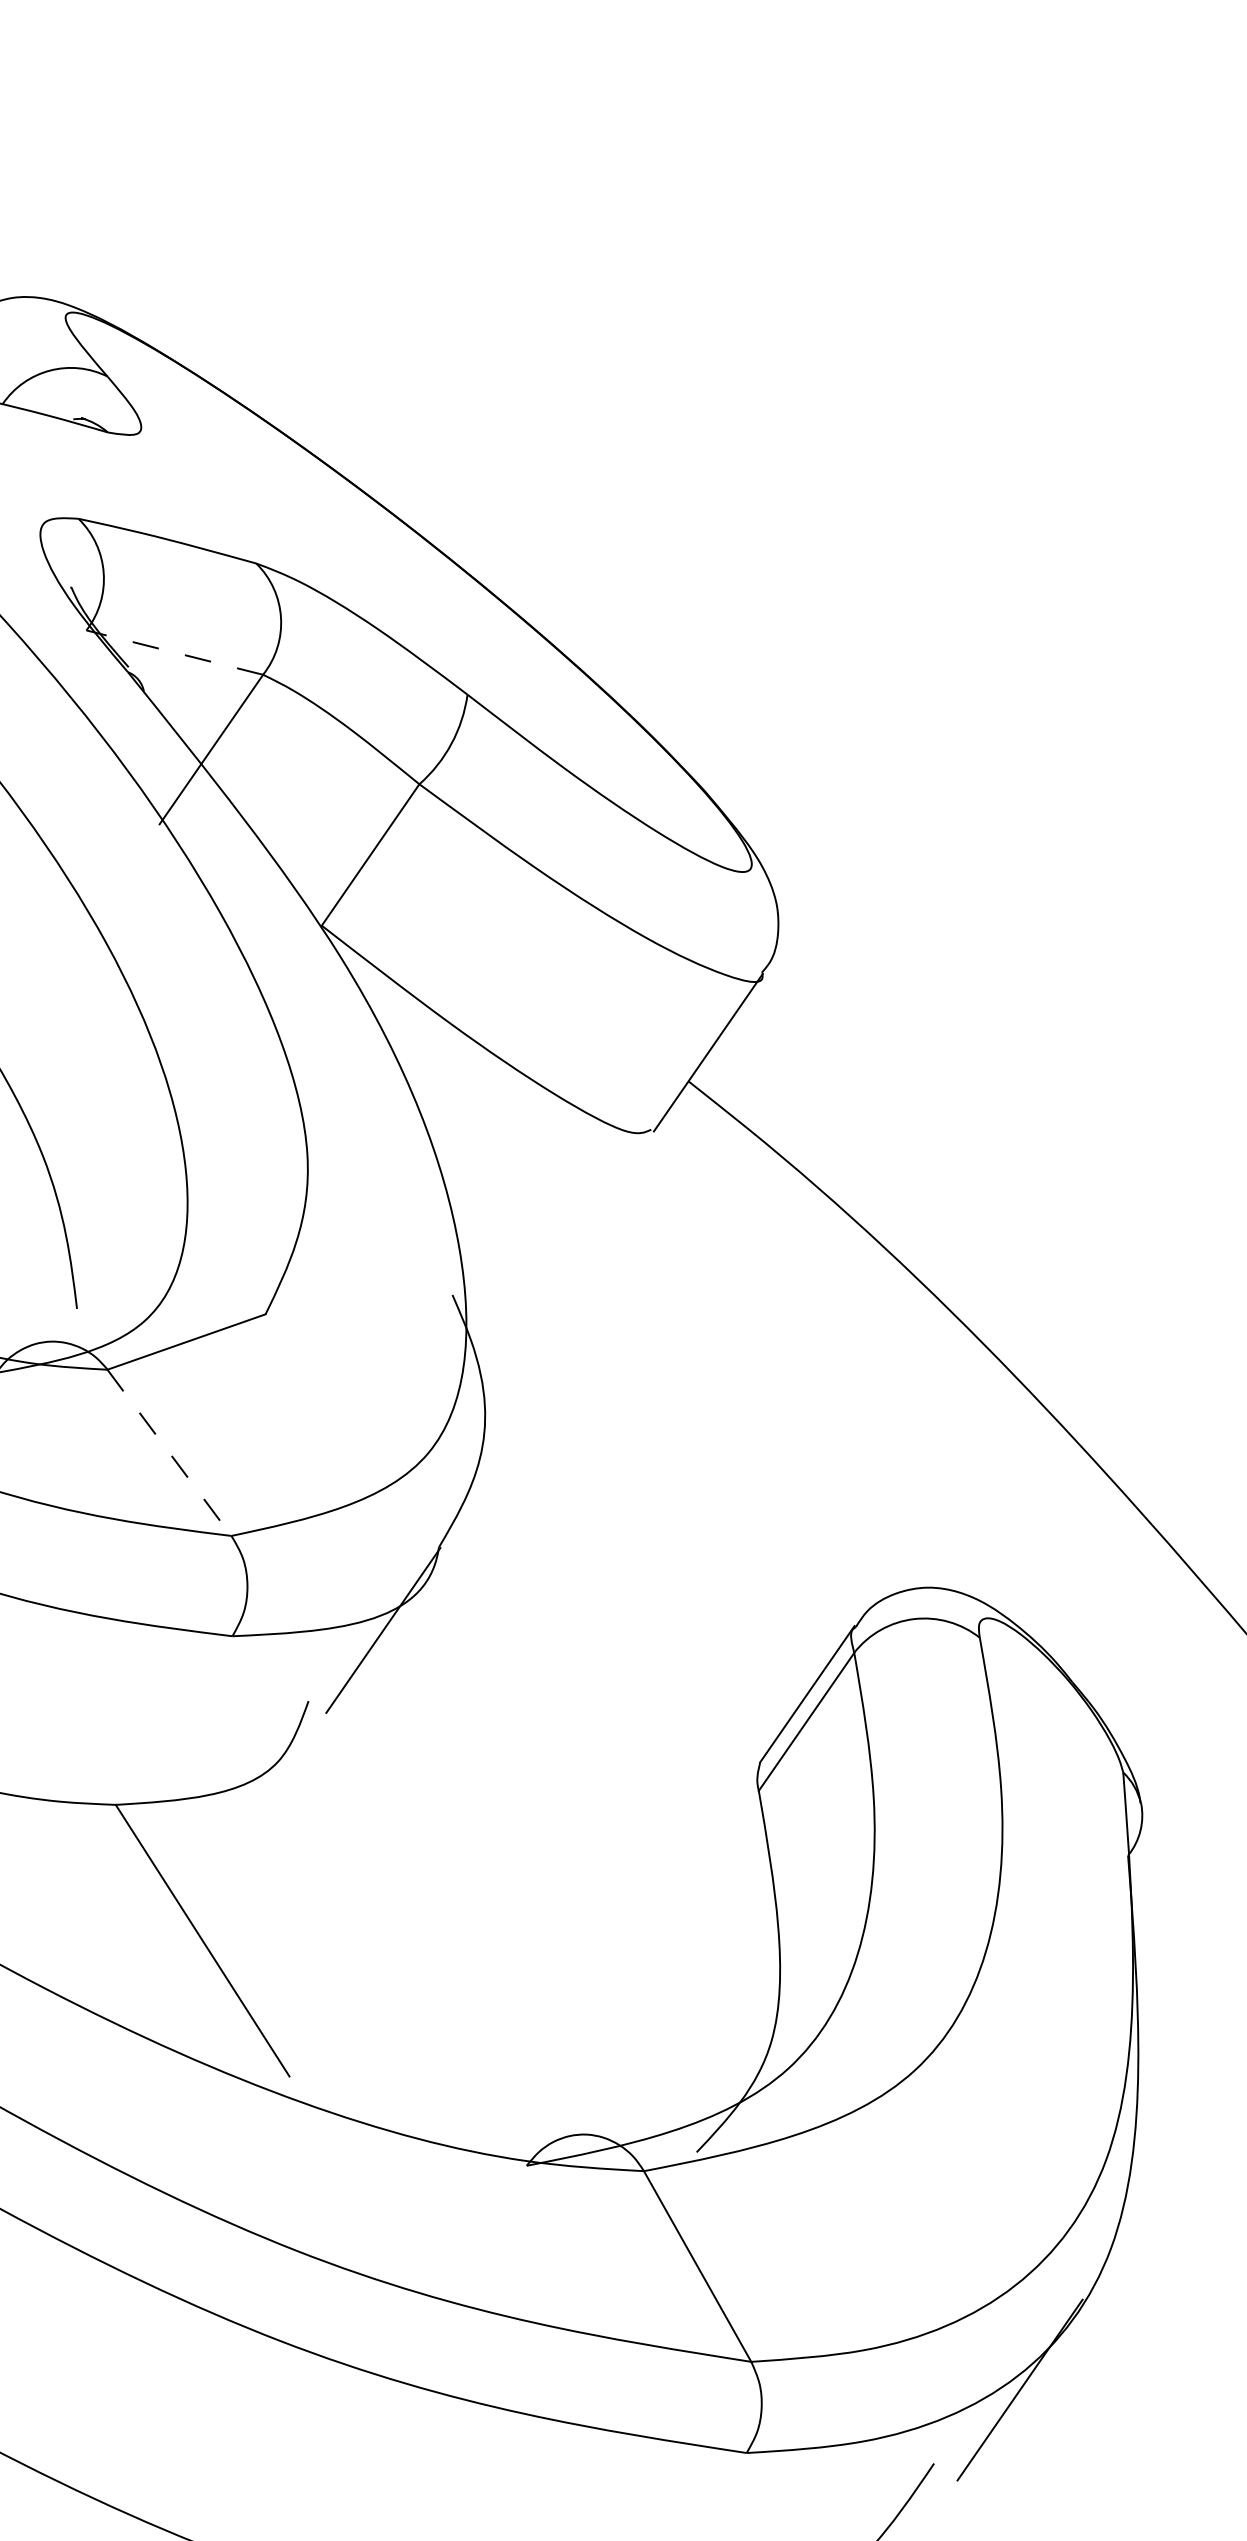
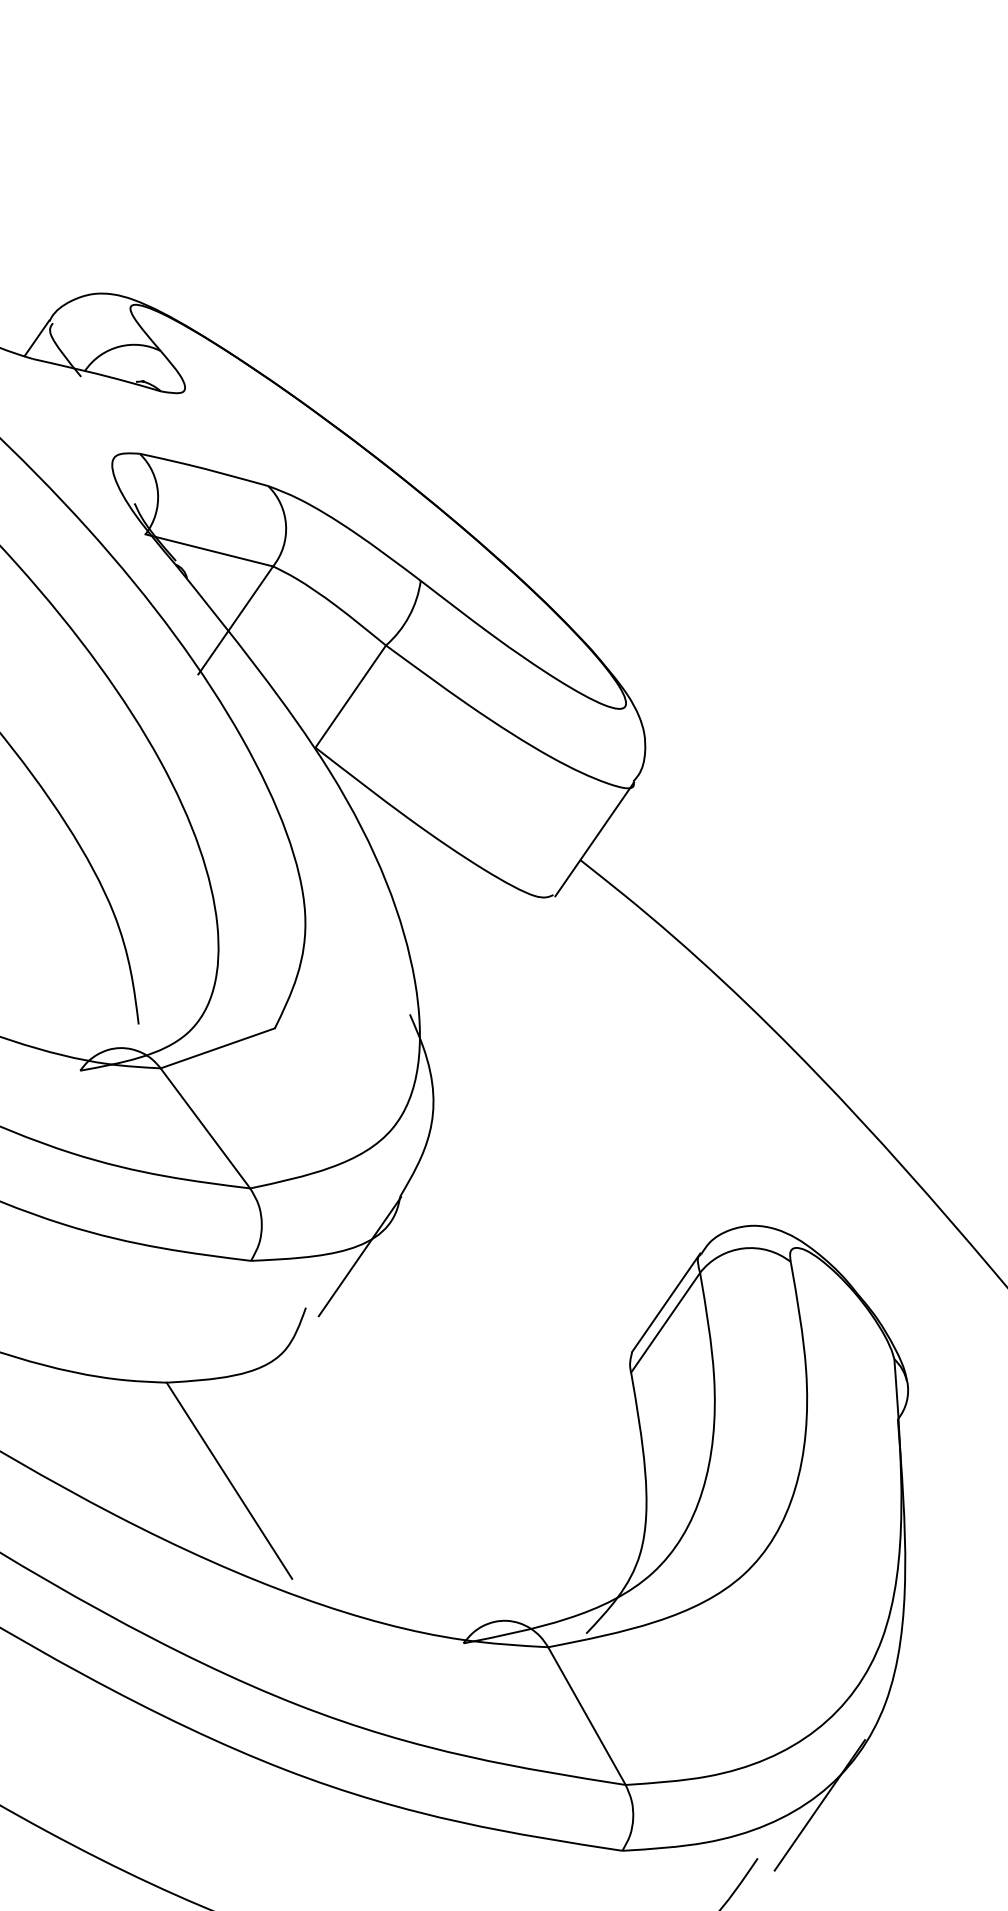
line: (175, 652) -> (209, 550), dashed -> solid
line: (169, 1452) -> (205, 1128), dashed -> solid

